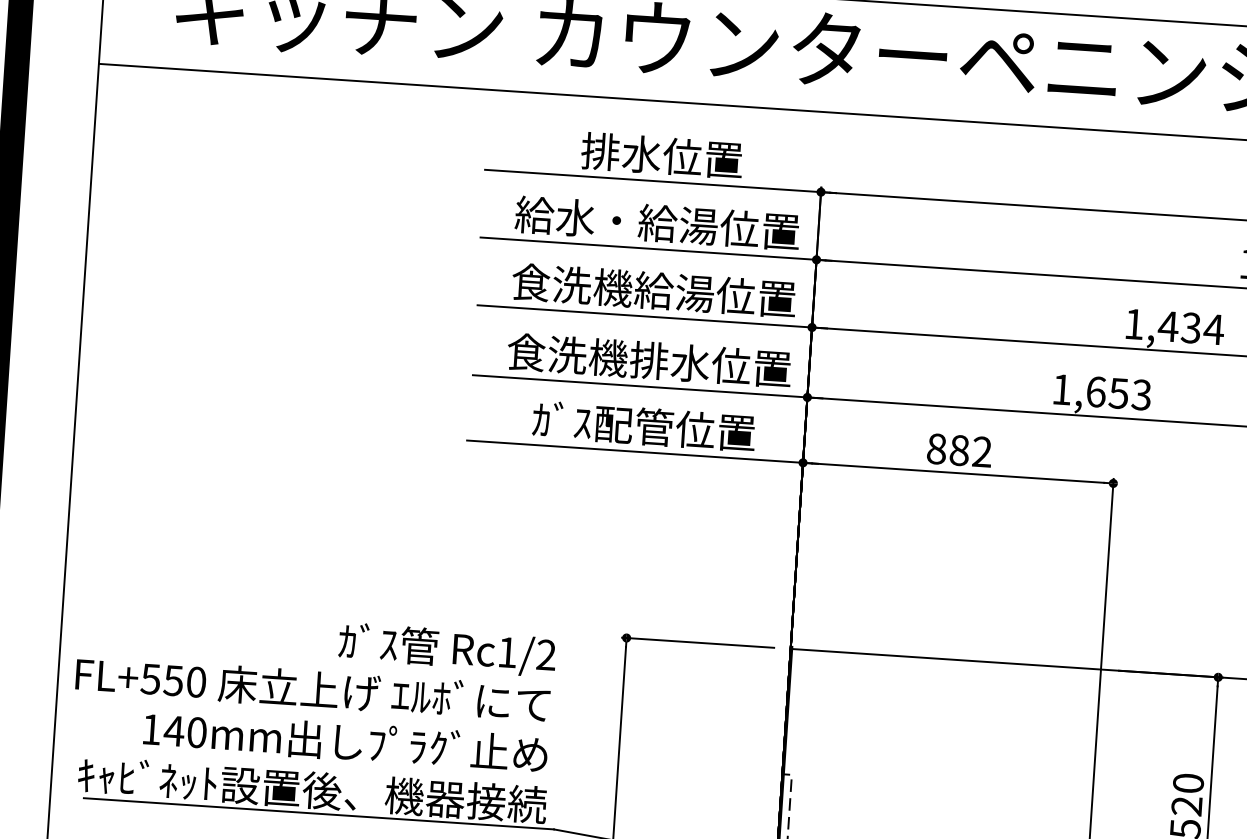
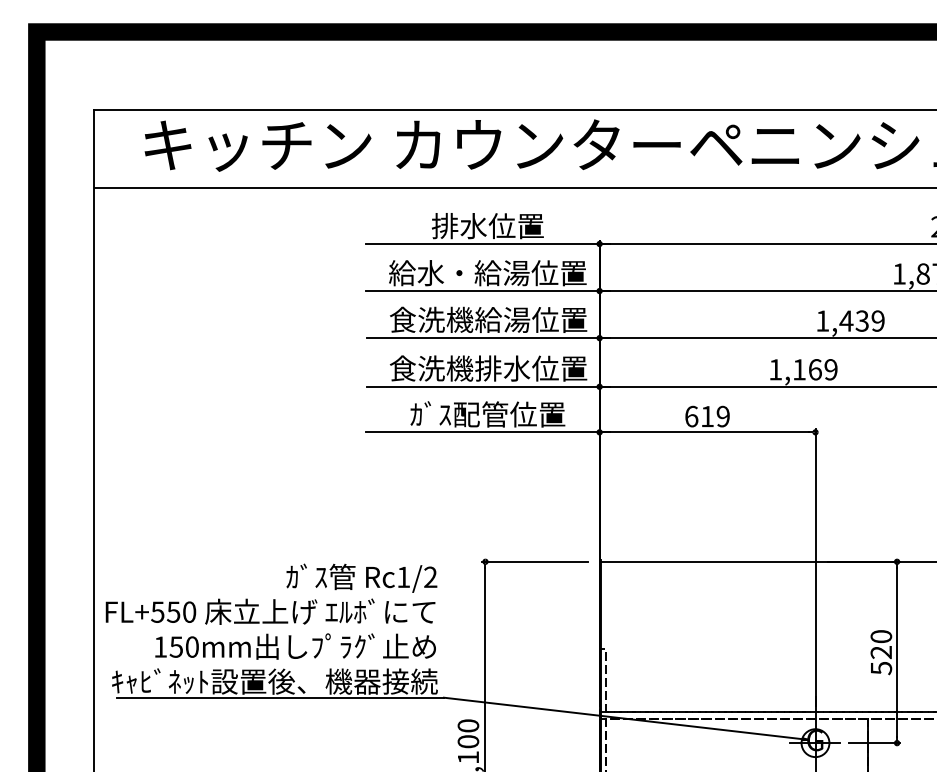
text: (1214, 328) -> (878, 320), 1,434 -> 1,439
text: (1119, 393) -> (815, 369), 1,653 -> 1,169
text: (959, 450) -> (707, 416), 882 -> 619
text: (174, 730) -> (176, 646), 140mm -> 150mm

